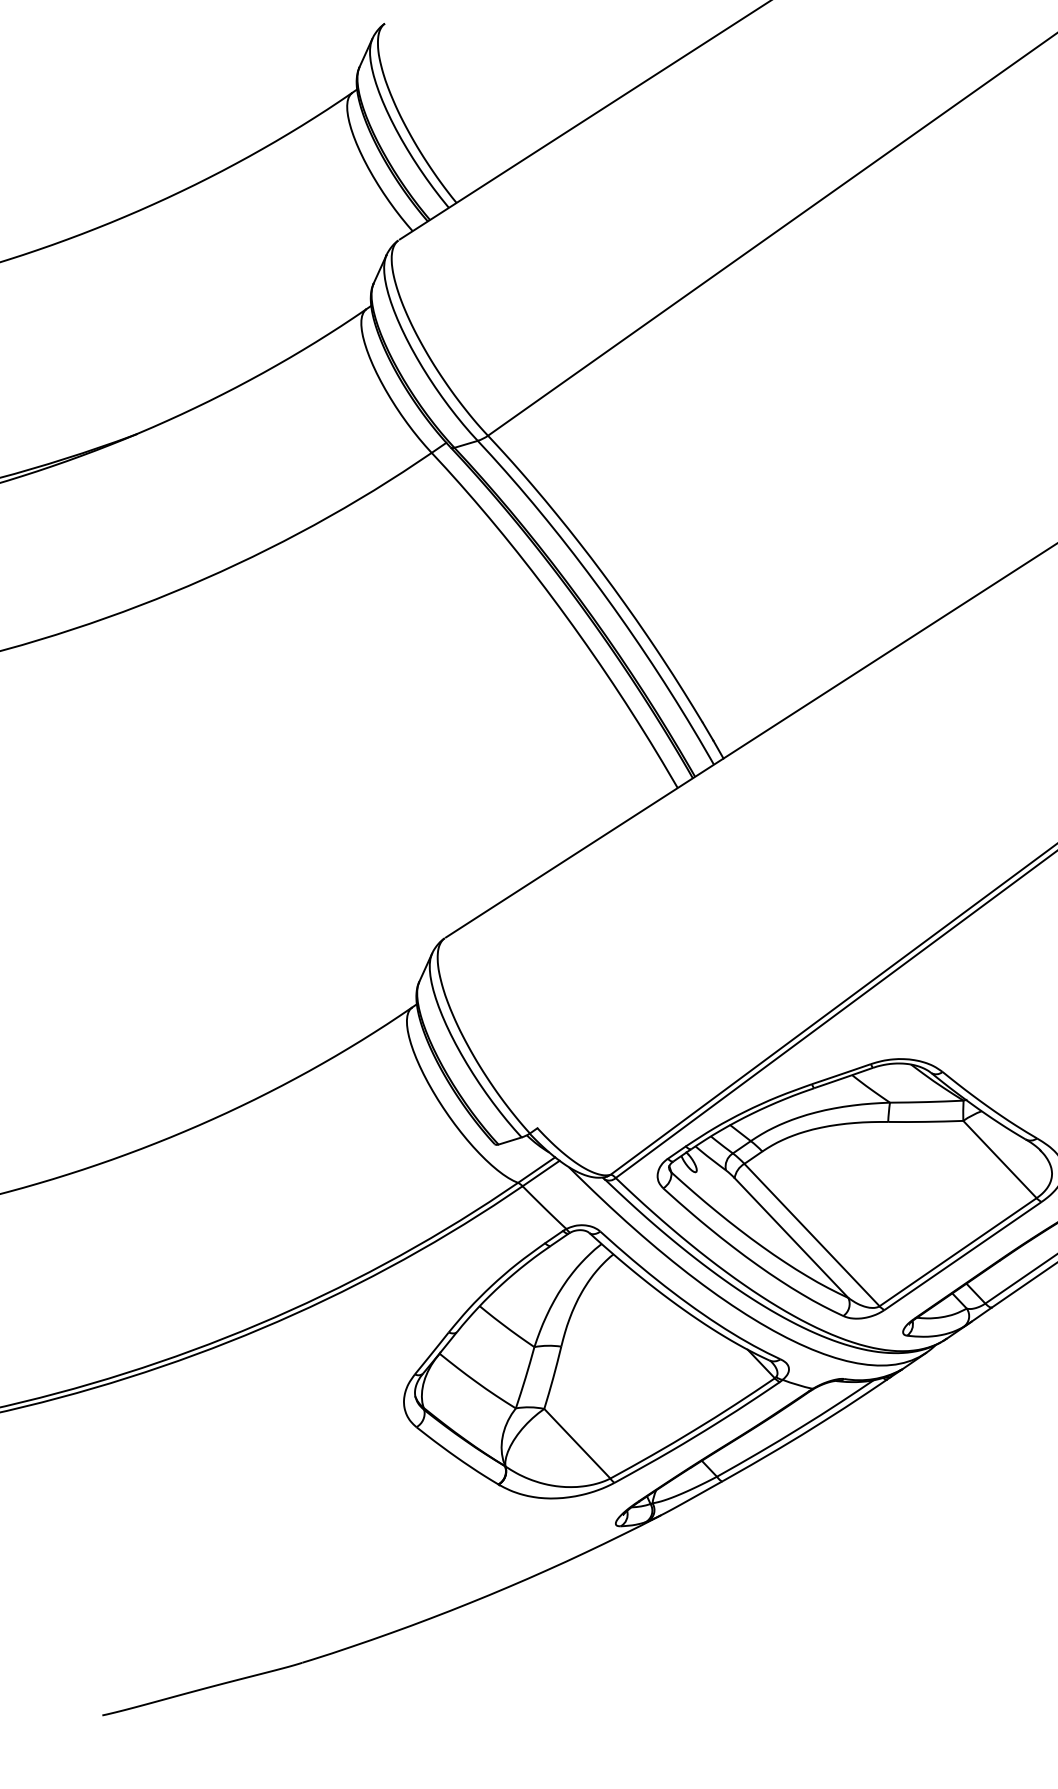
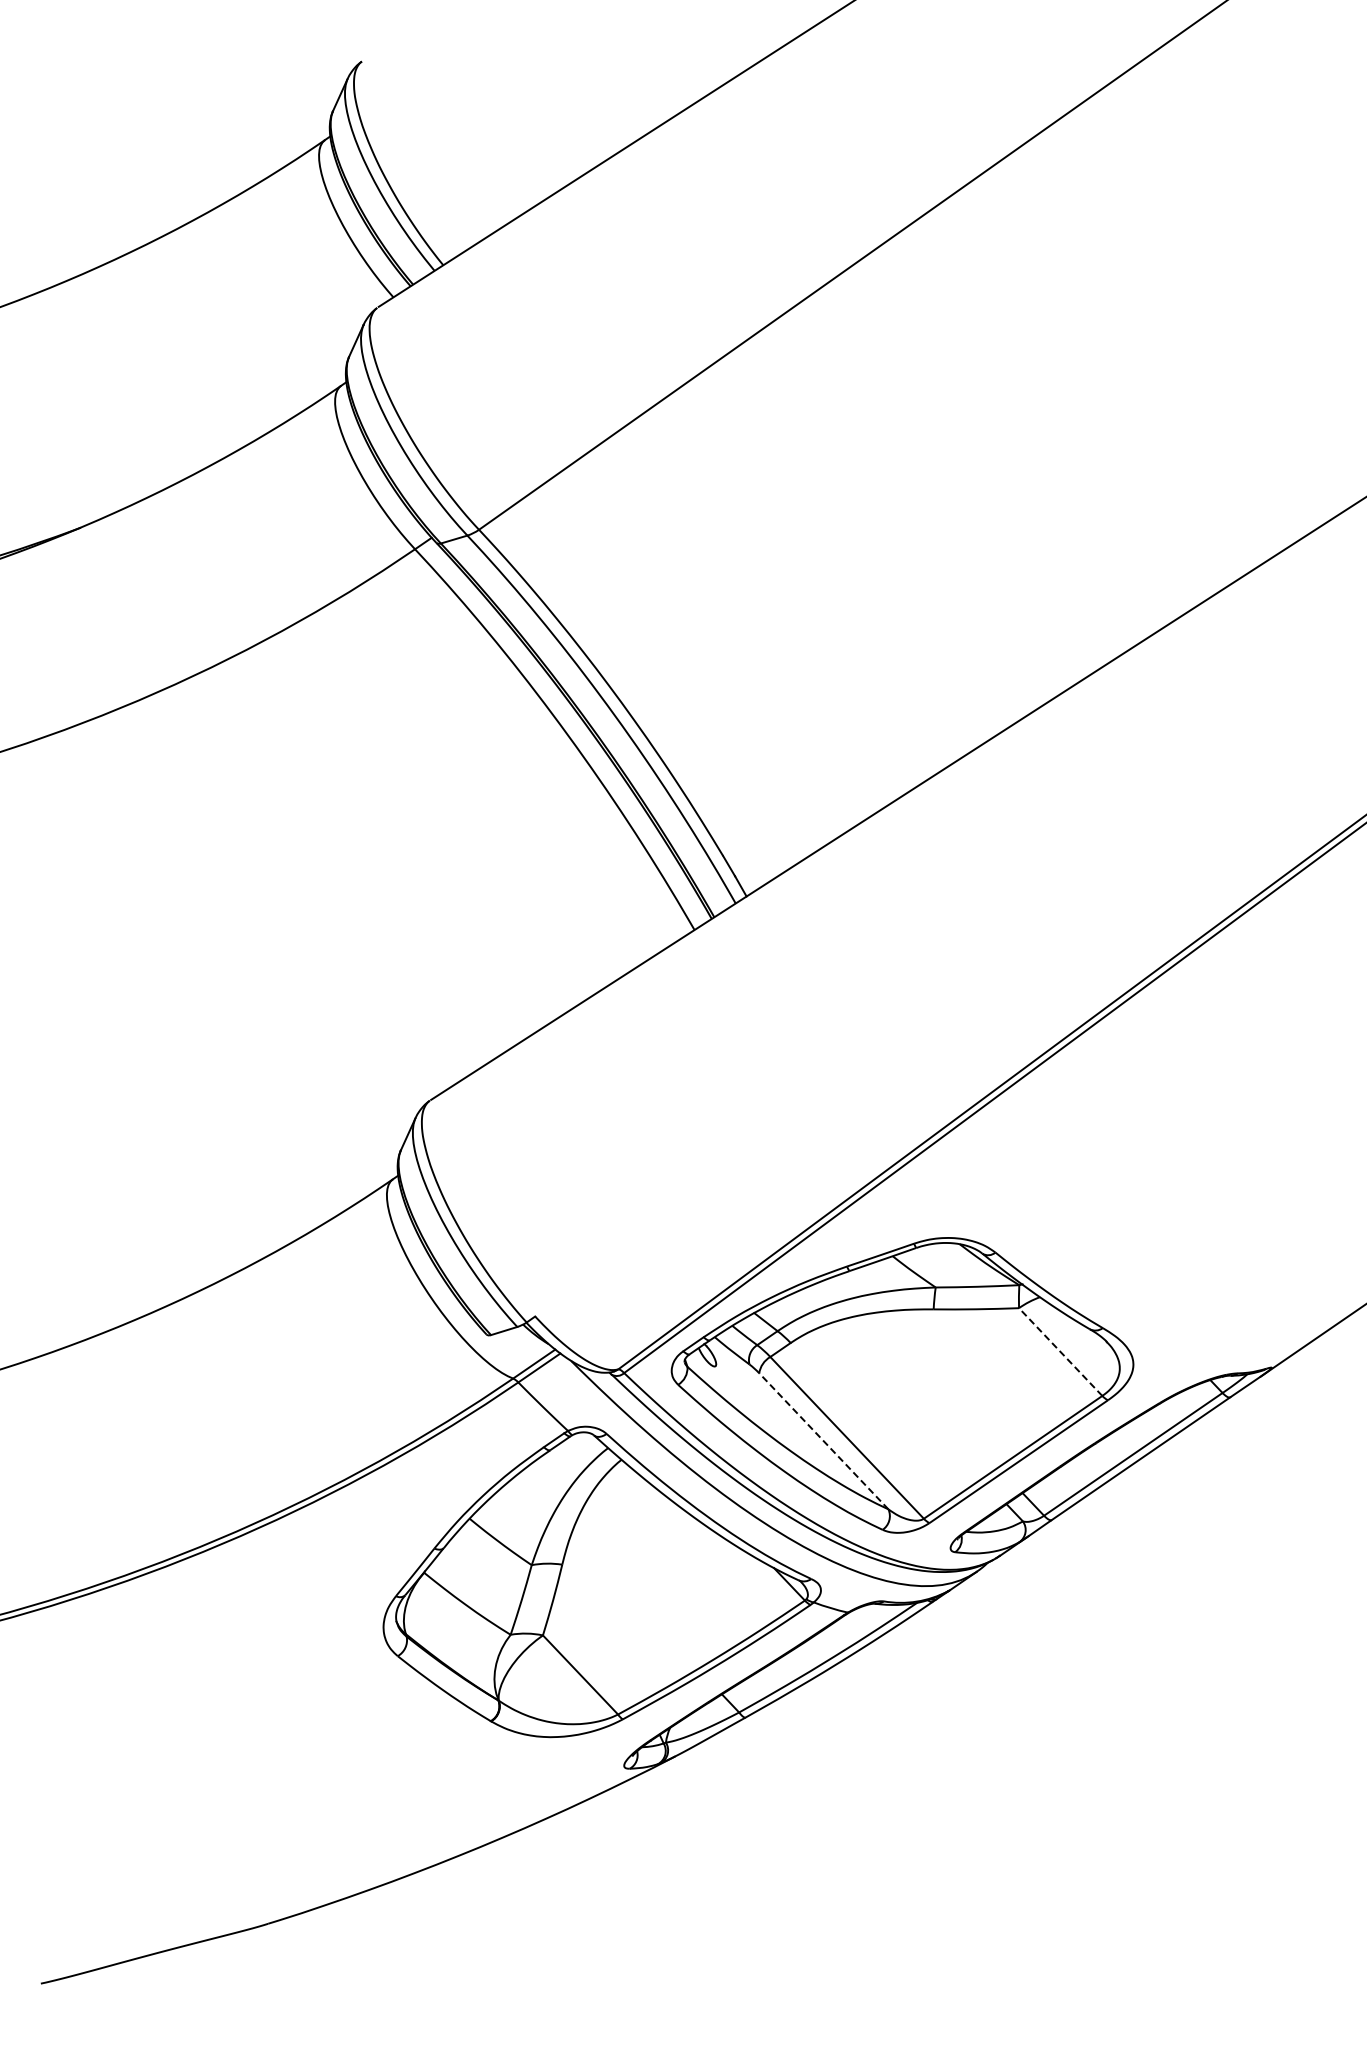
line: (999, 1159) -> (1060, 1352), solid -> dashed
line: (791, 1238) -> (823, 1441), solid -> dashed

